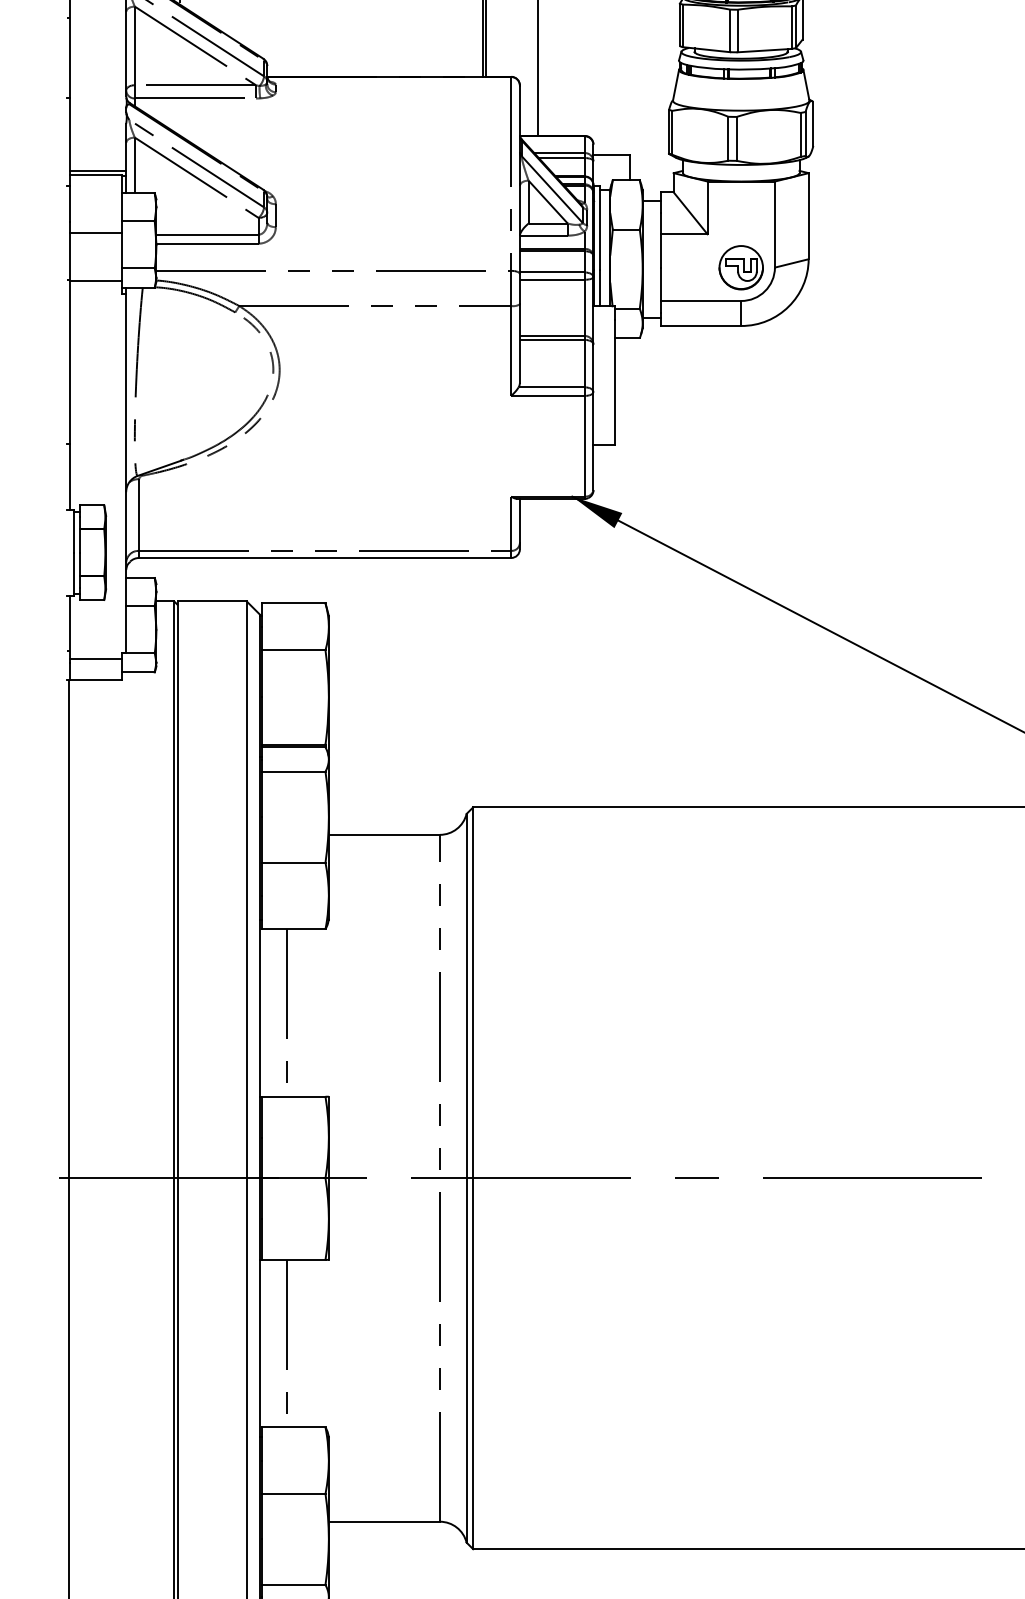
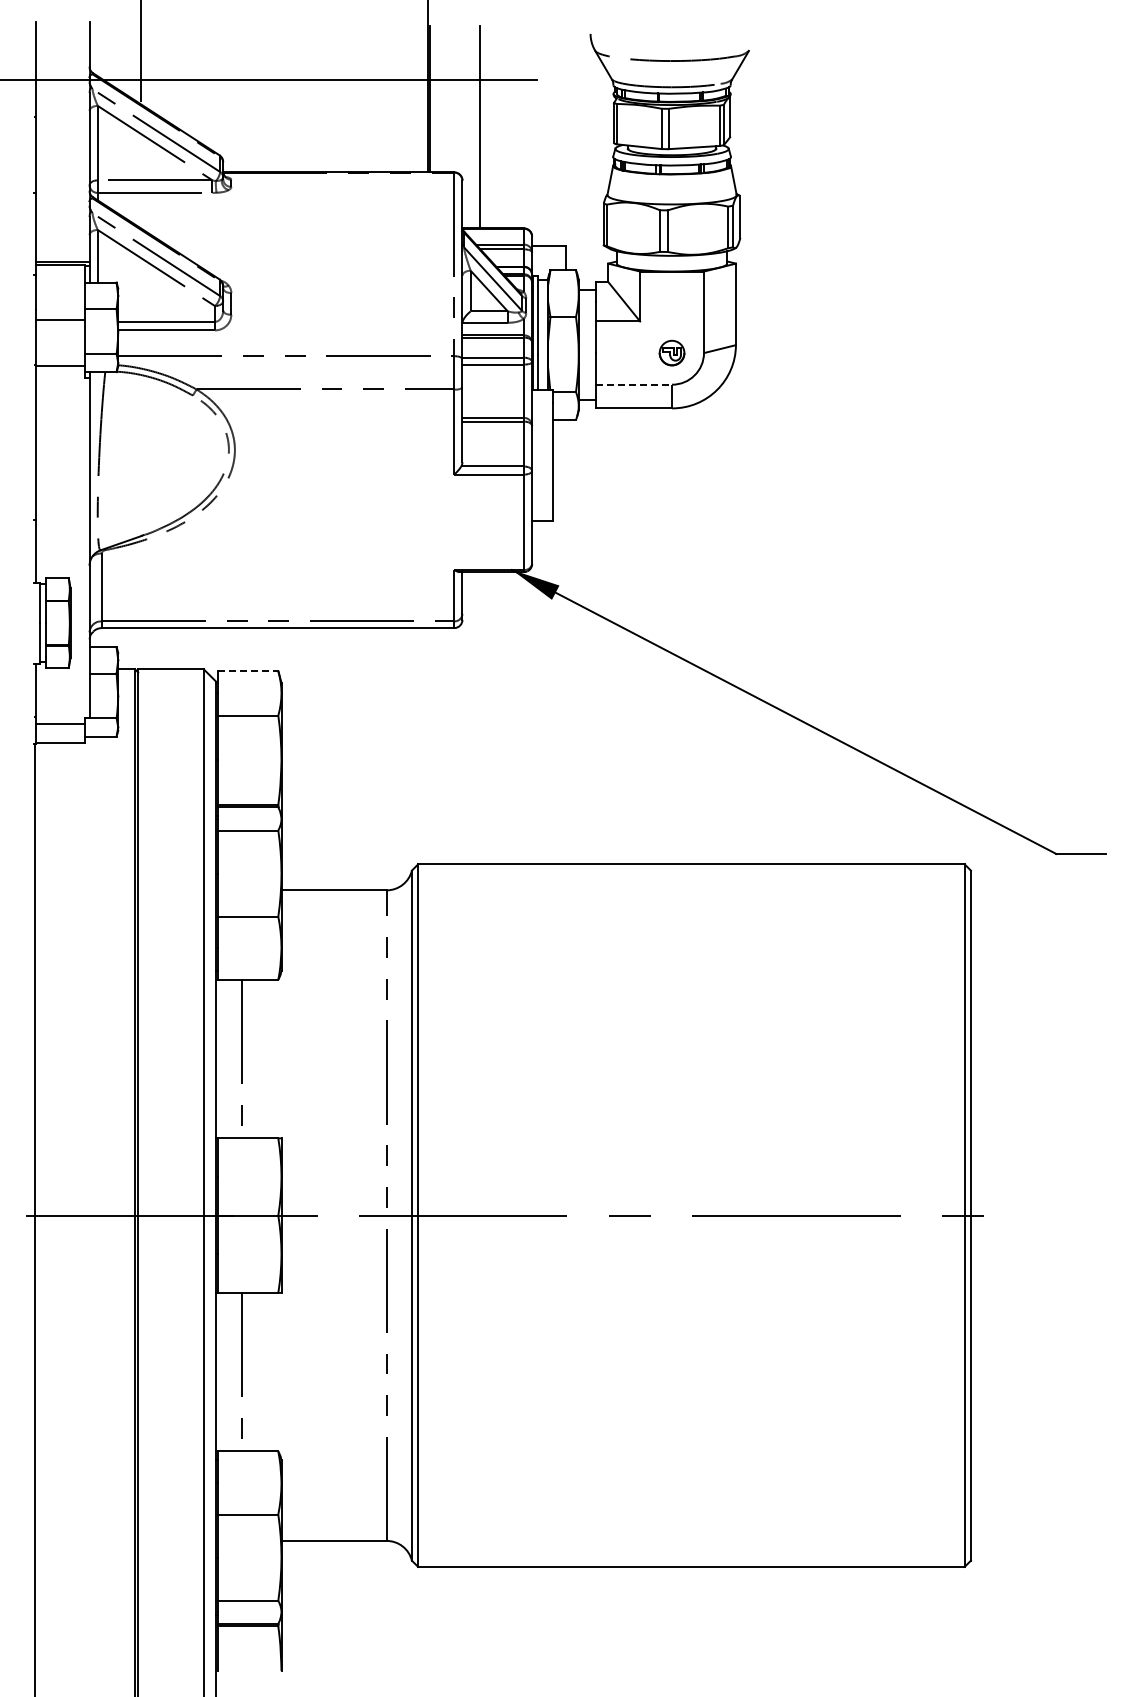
part: (740, 266) -> (671, 352), size x0.6
line: (701, 300) -> (634, 384), solid -> dashed
line: (294, 603) -> (248, 671), solid -> dashed

